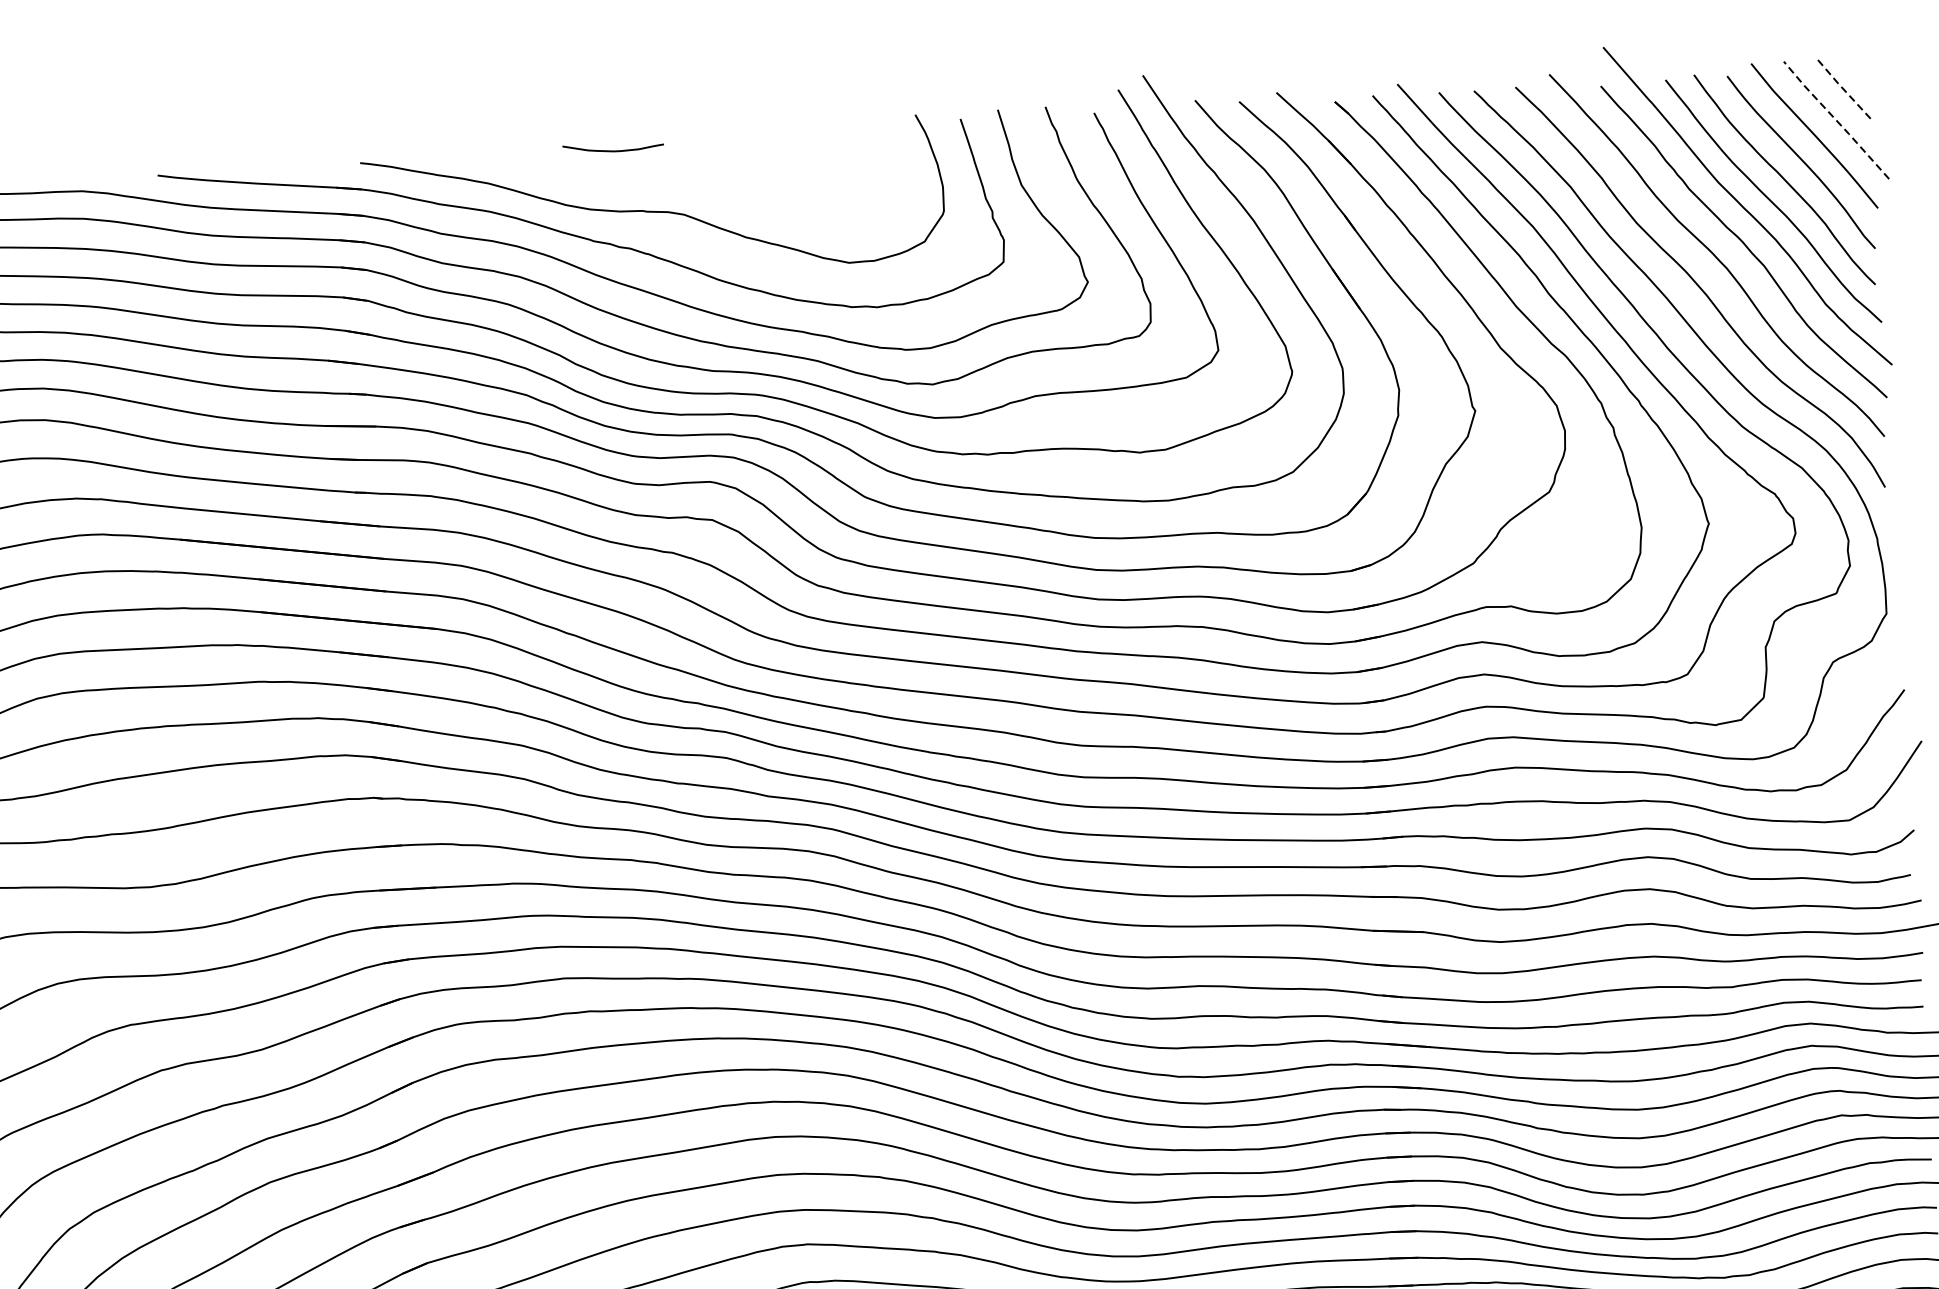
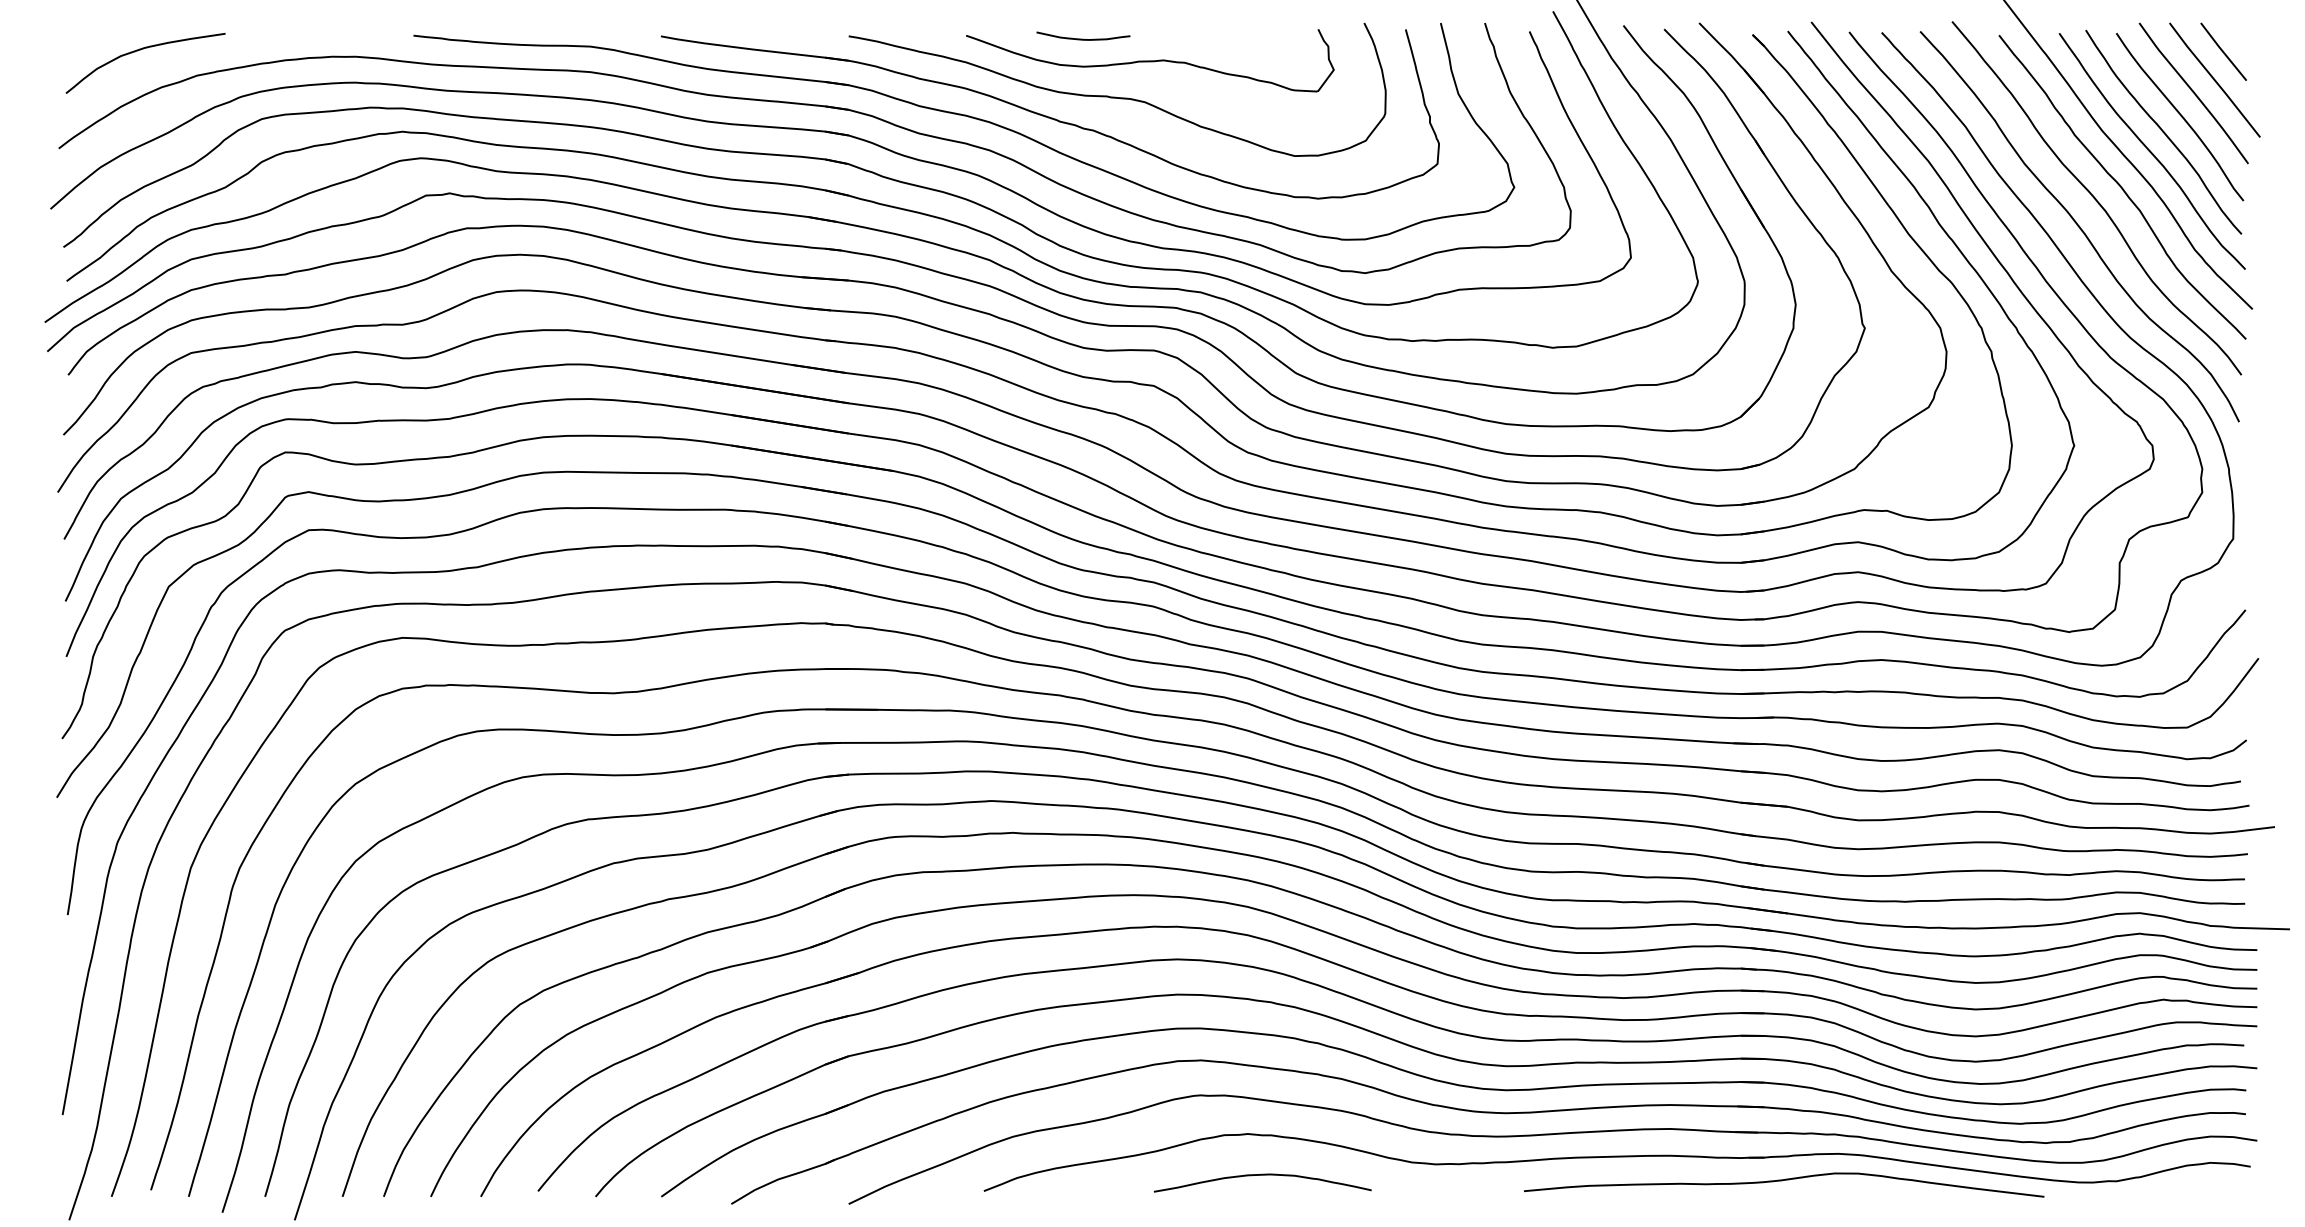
line: (1843, 88) -> (2223, 51), dashed -> solid
line: (1836, 120) -> (2214, 80), dashed -> solid
curve: (687, 169) -> (1150, 60), added

